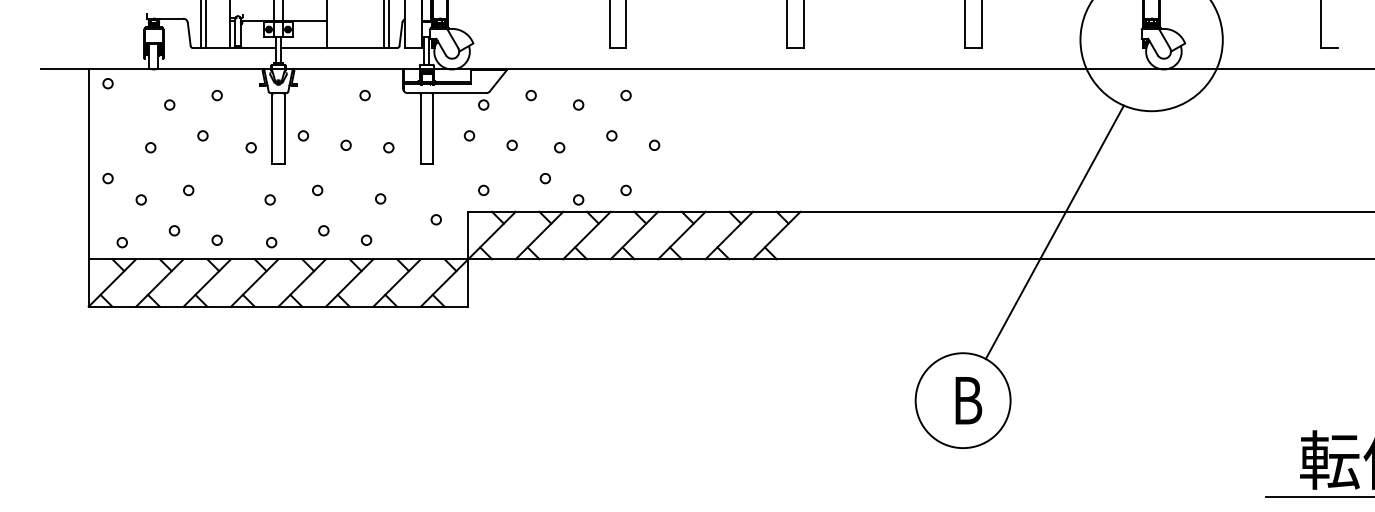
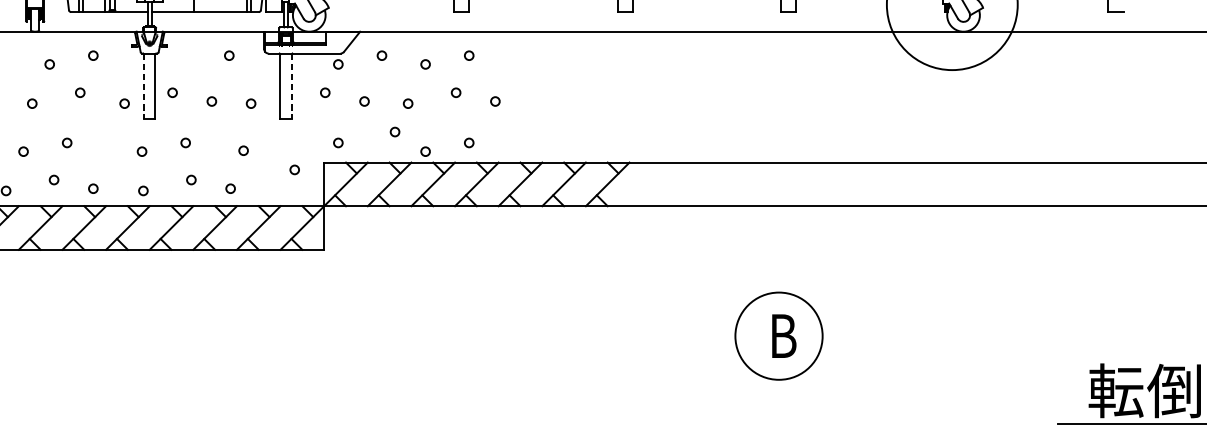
line: (272, 128) -> (144, 86), solid -> dashed
line: (432, 128) -> (291, 86), solid -> dashed
line: (1054, 232) -> (863, 181), removed

